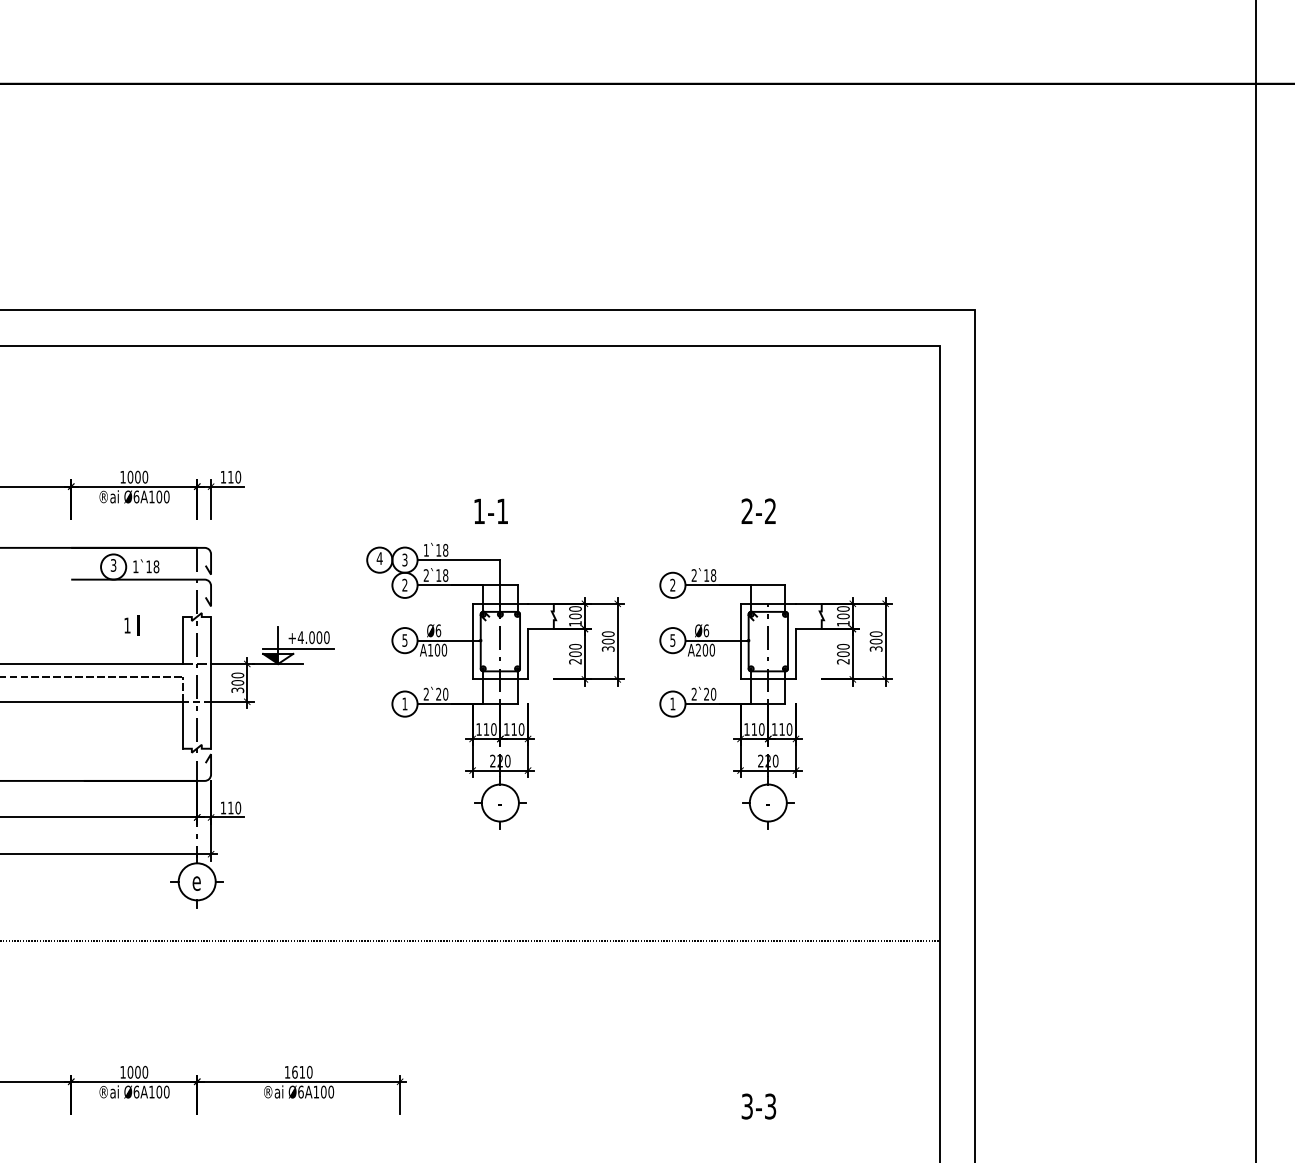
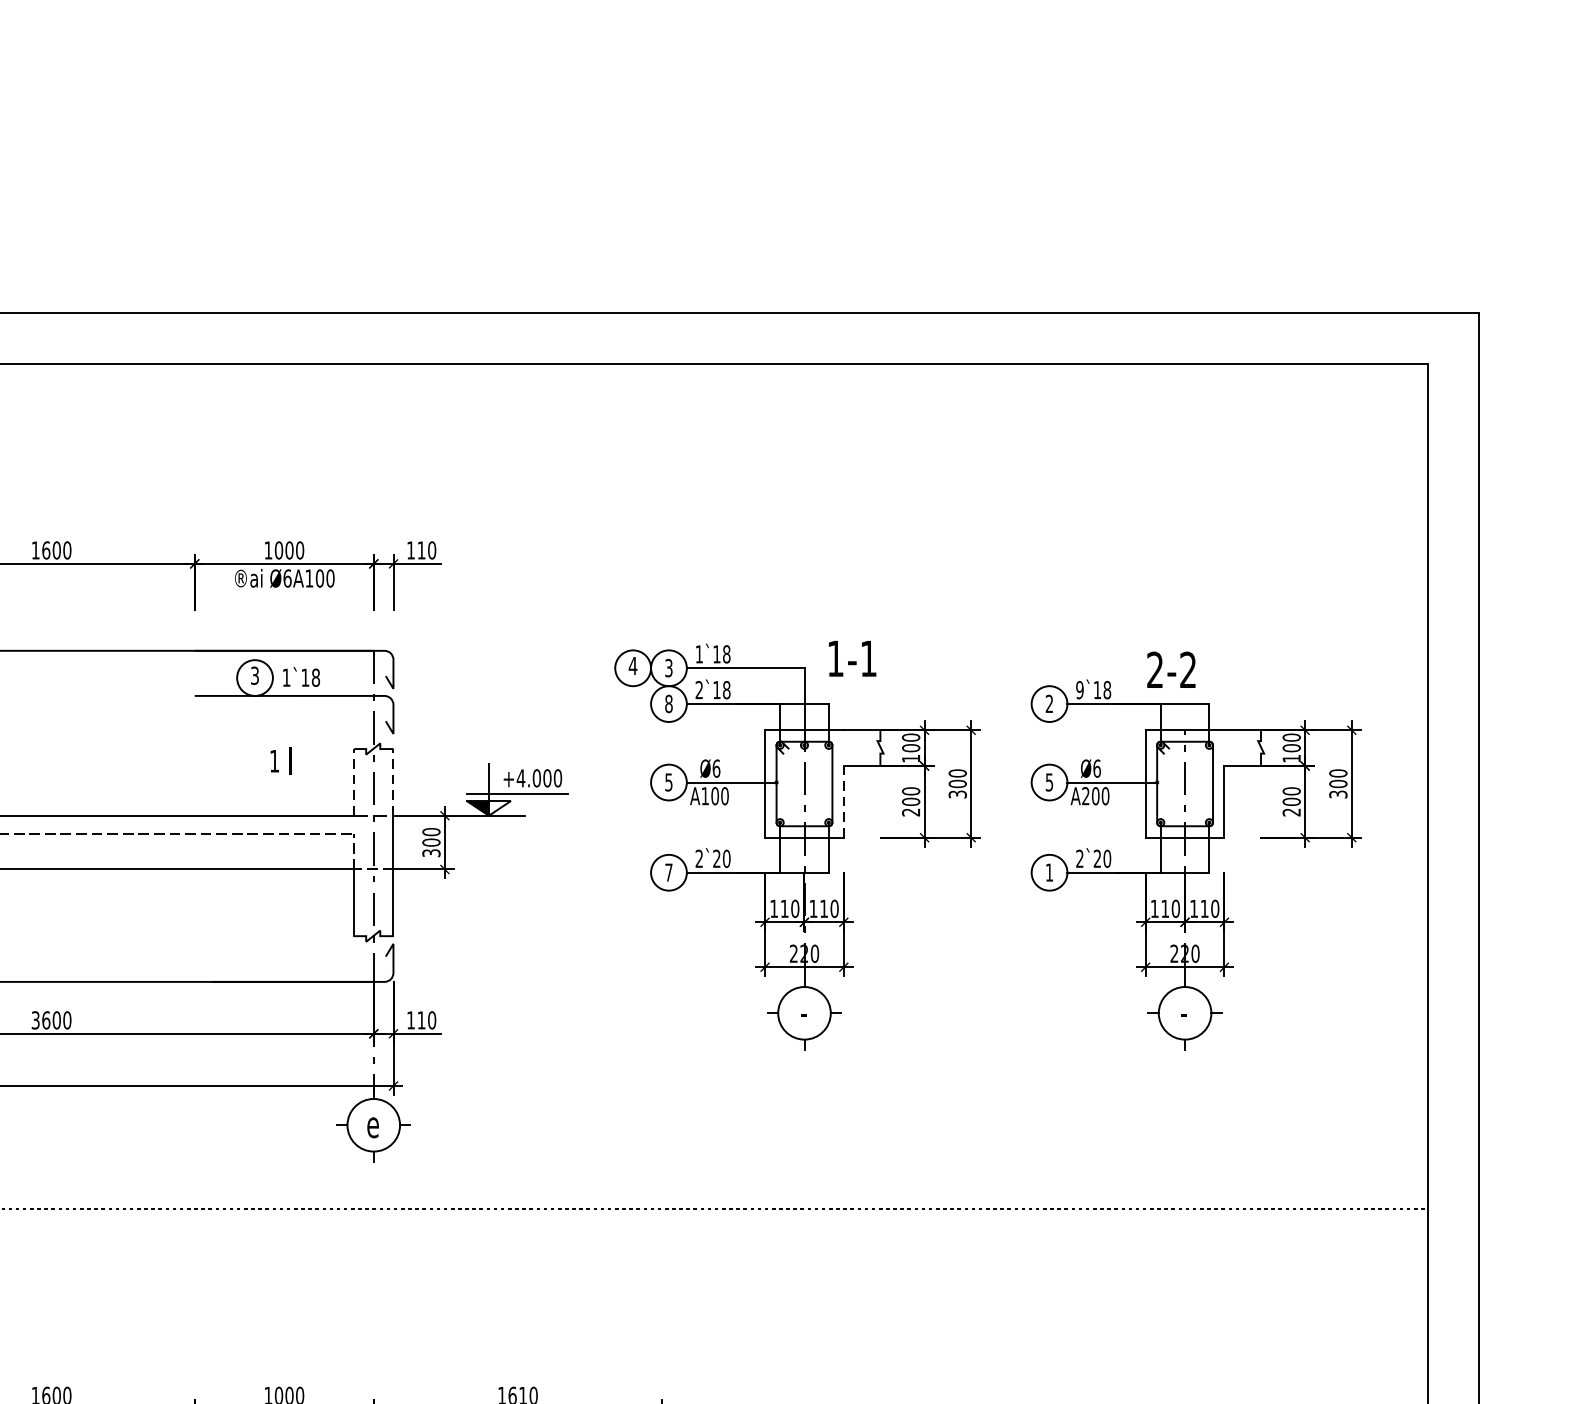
text: (490, 510) -> (851, 657), moved
text: (758, 510) -> (1171, 668), moved
text: (693, 575) -> (1078, 690), 2`18 -> 9`18
text: (404, 585) -> (668, 704), 2 -> 8
line: (183, 639) -> (354, 780), solid -> dashed
line: (211, 639) -> (394, 780), solid -> dashed
line: (528, 653) -> (844, 800), solid -> dashed
text: (404, 703) -> (668, 871), 1 -> 7

